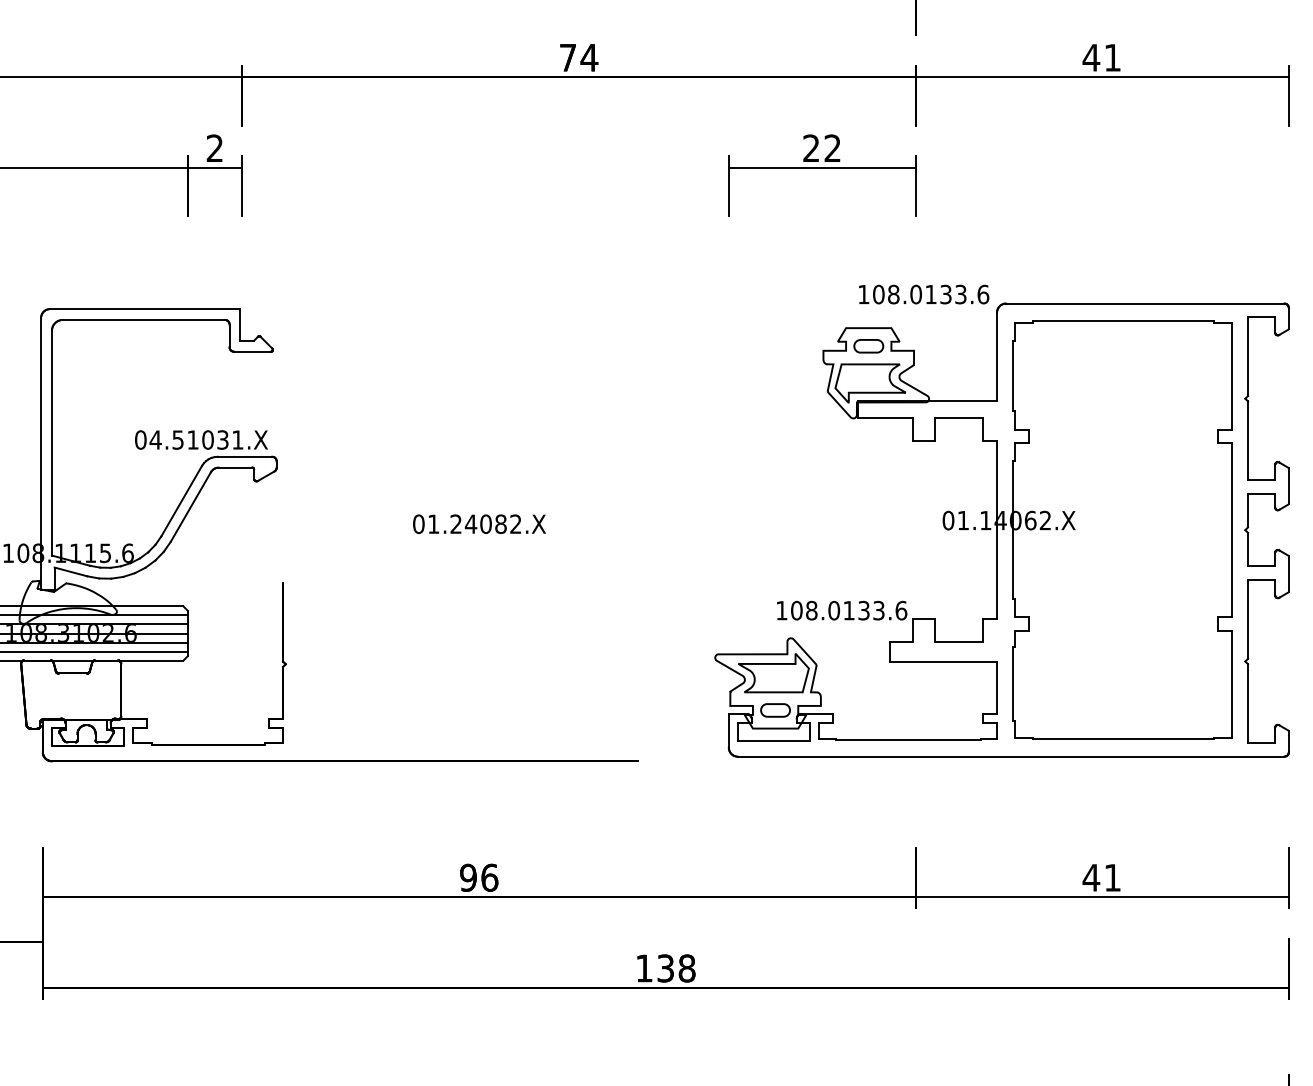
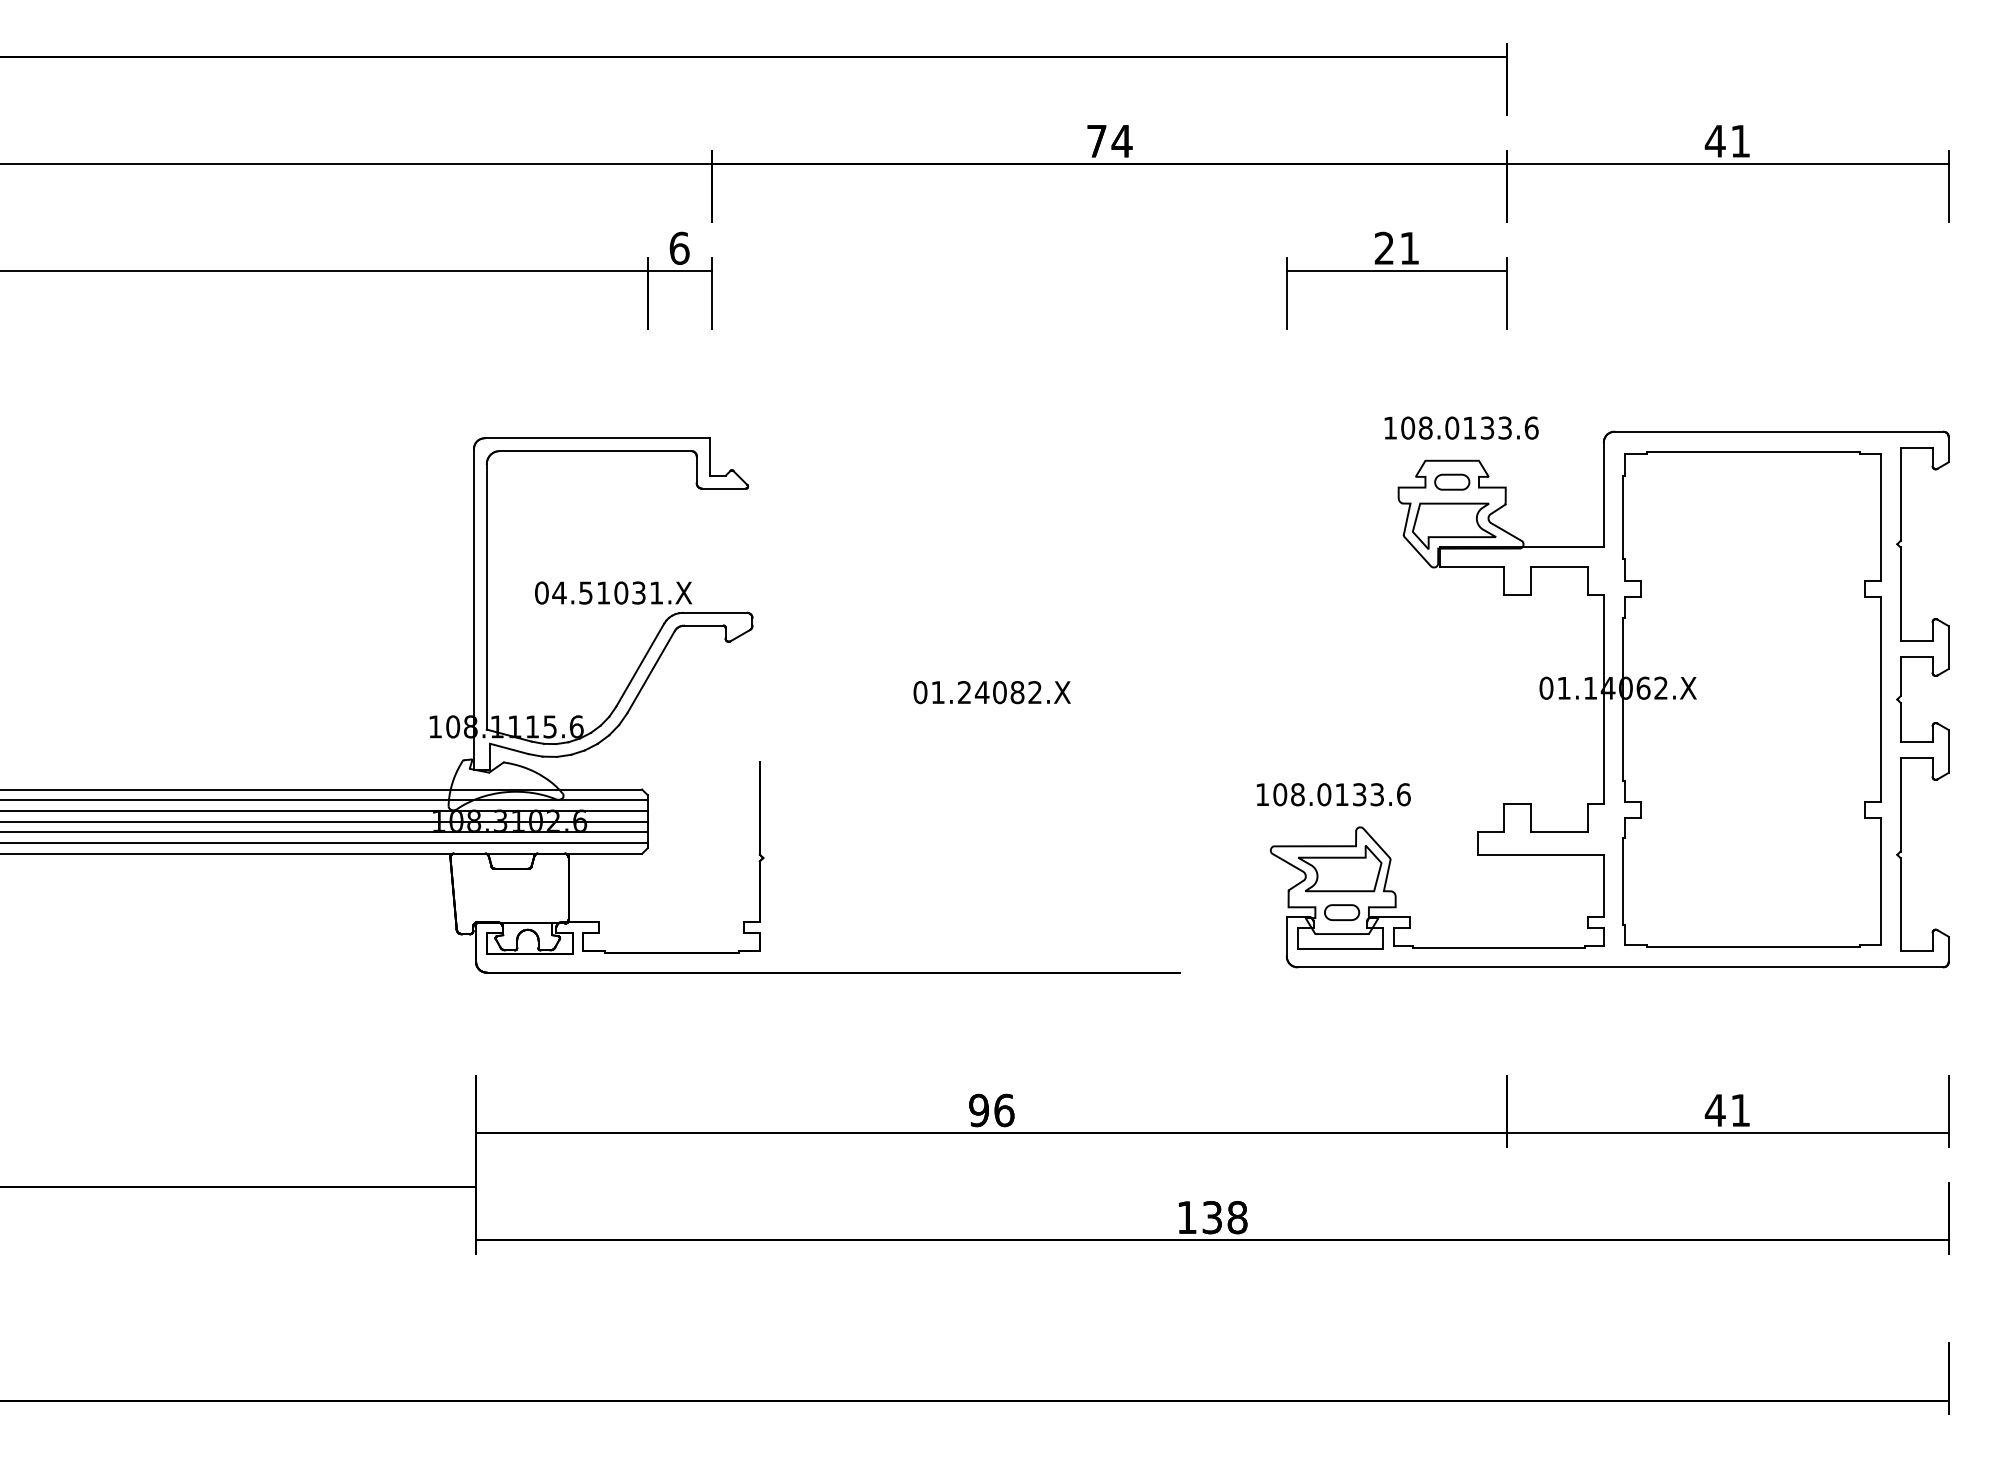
text: (214, 147) -> (679, 247), 2 -> 6
text: (832, 147) -> (1409, 247), 22 -> 21
text: (923, 294) -> (1461, 427), moved
text: (201, 439) -> (613, 592), moved
text: (841, 610) -> (1333, 794), moved

